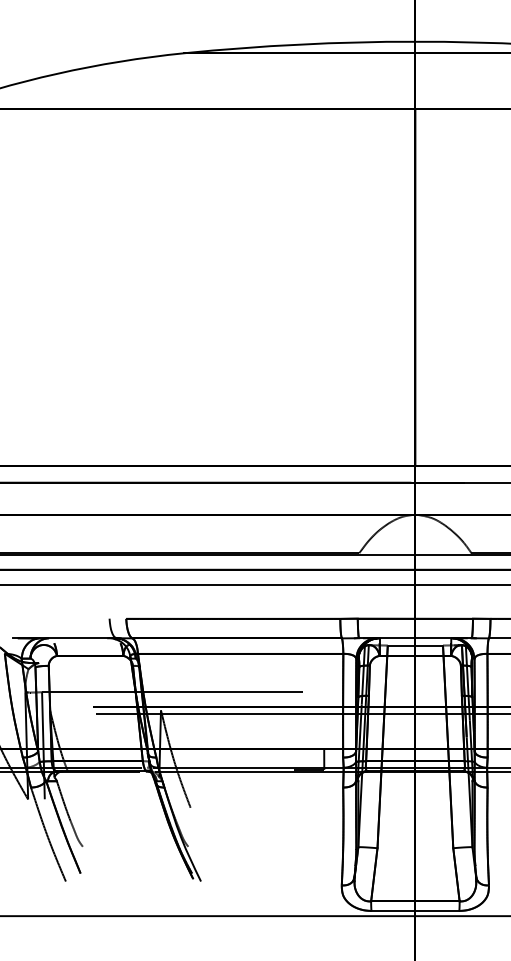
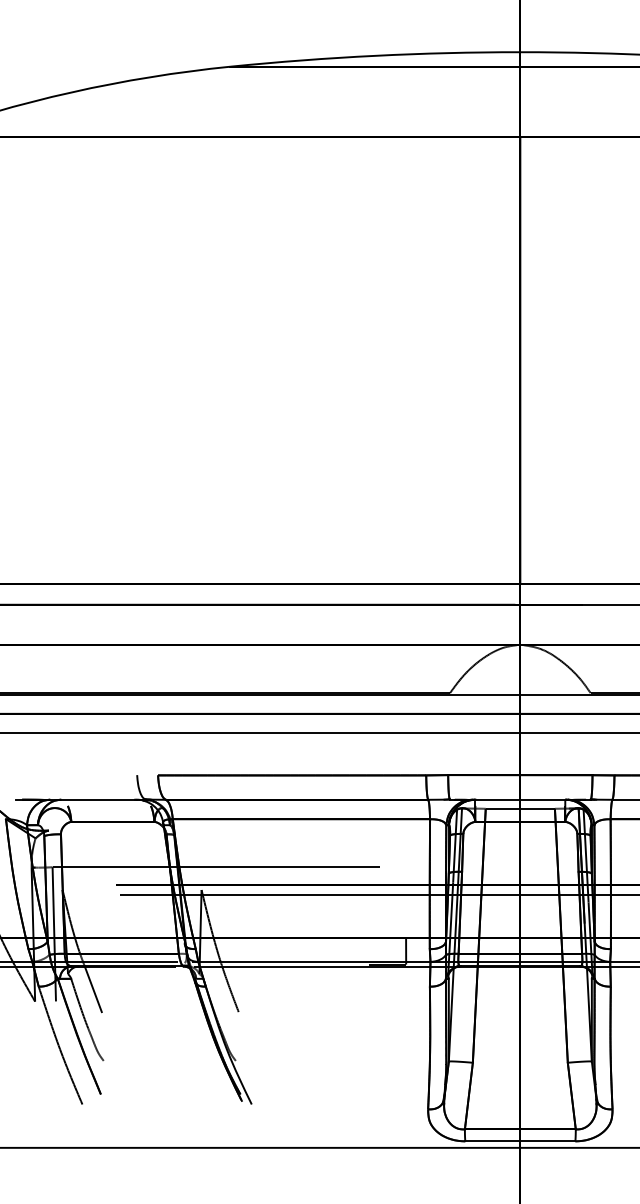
line: (73, 789) -> (92, 989), added

